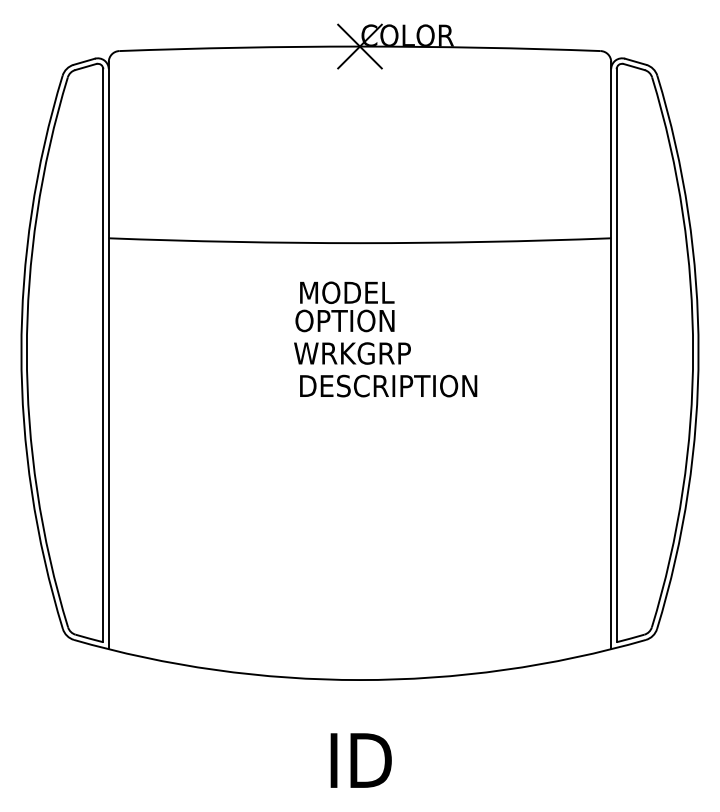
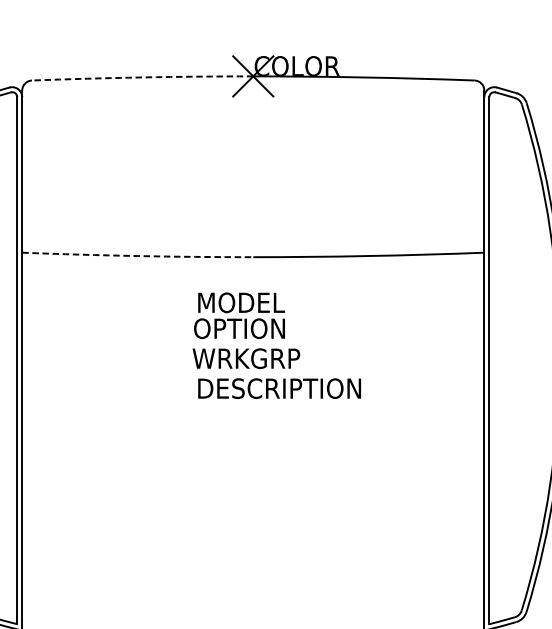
arc: (239, 47) -> (142, 77), solid -> dashed
arc: (234, 241) -> (137, 255), solid -> dashed

